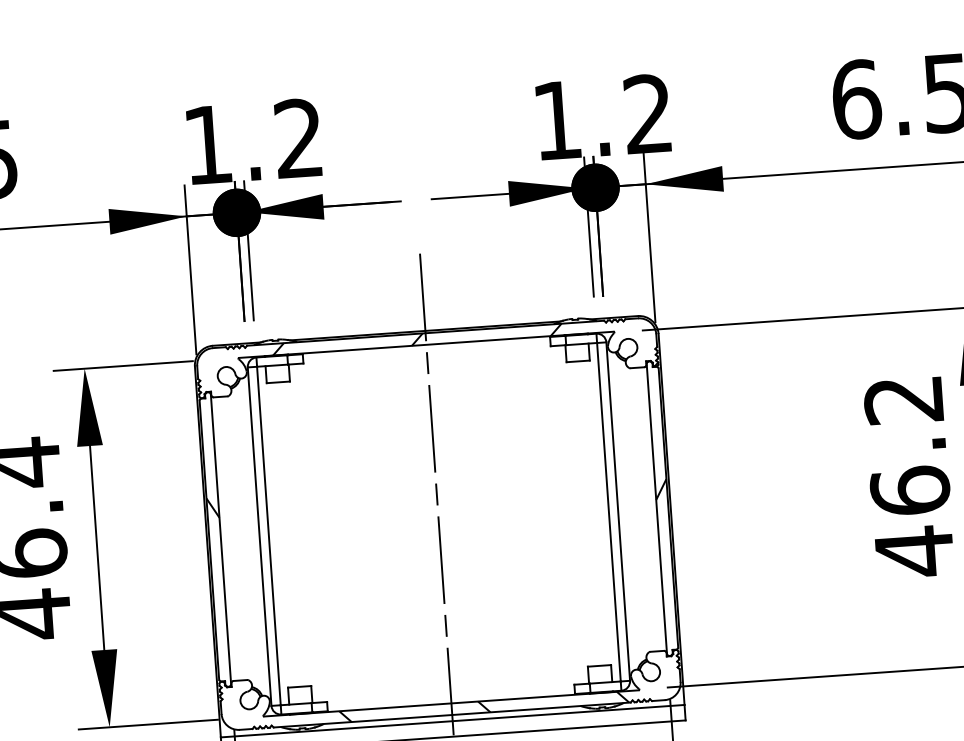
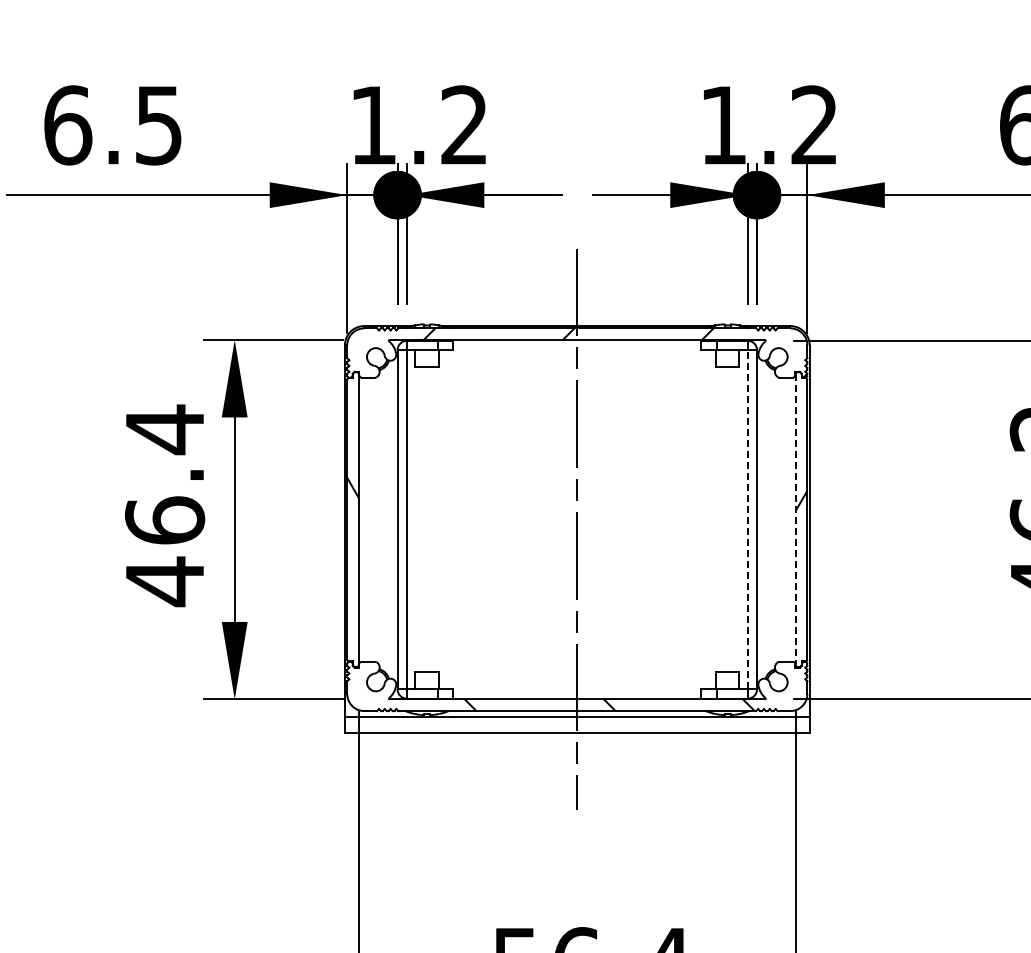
line: (656, 509) -> (795, 520), solid -> dashed
line: (608, 512) -> (747, 519), solid -> dashed

